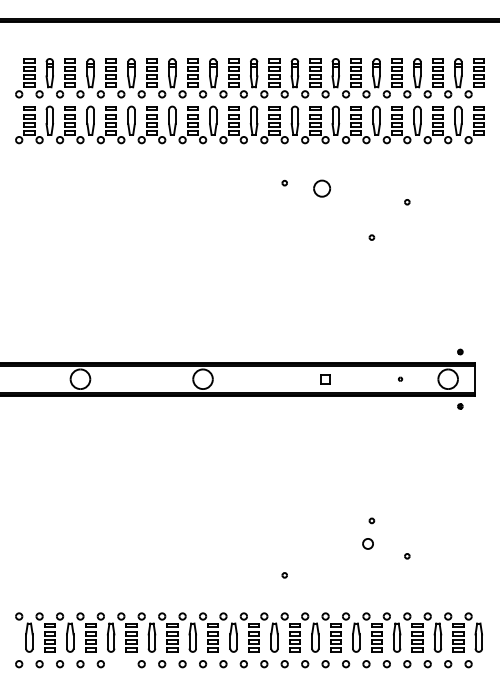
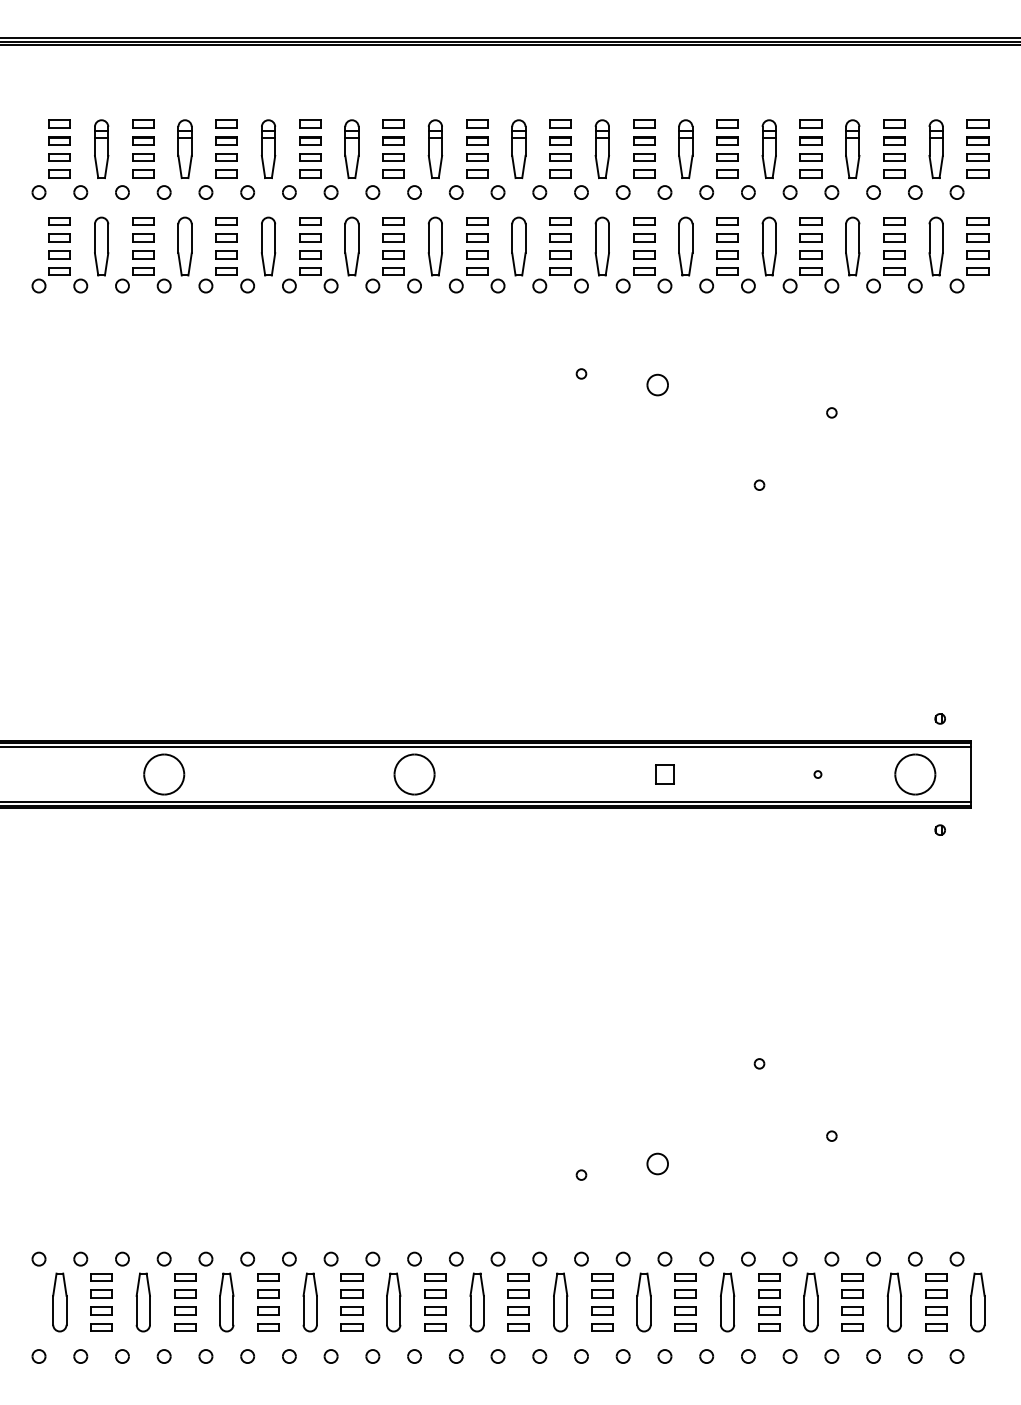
part: (321, 188) -> (656, 384), size x0.62
part: (367, 543) -> (656, 1163), moved
part: (121, 664) -> (248, 1357), added

